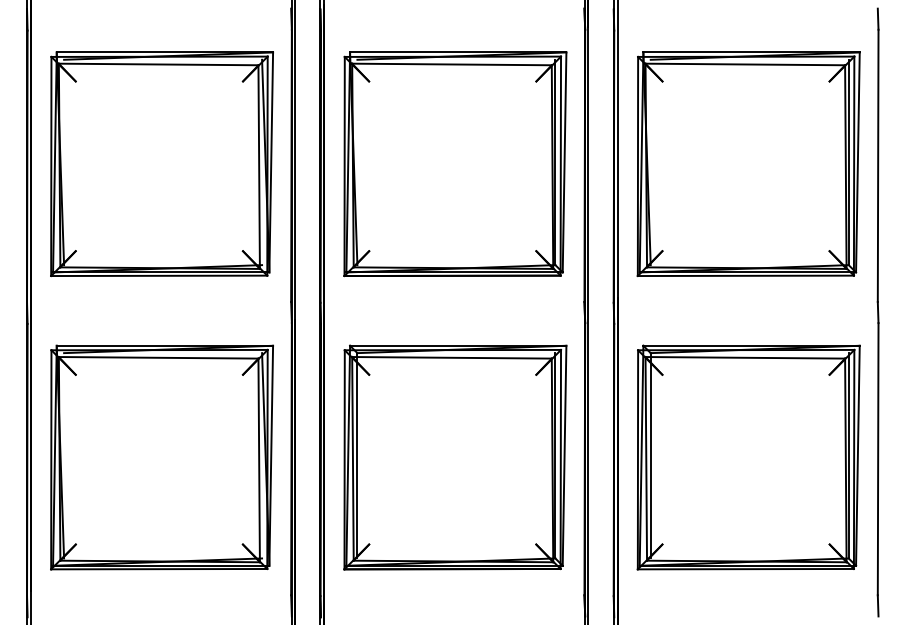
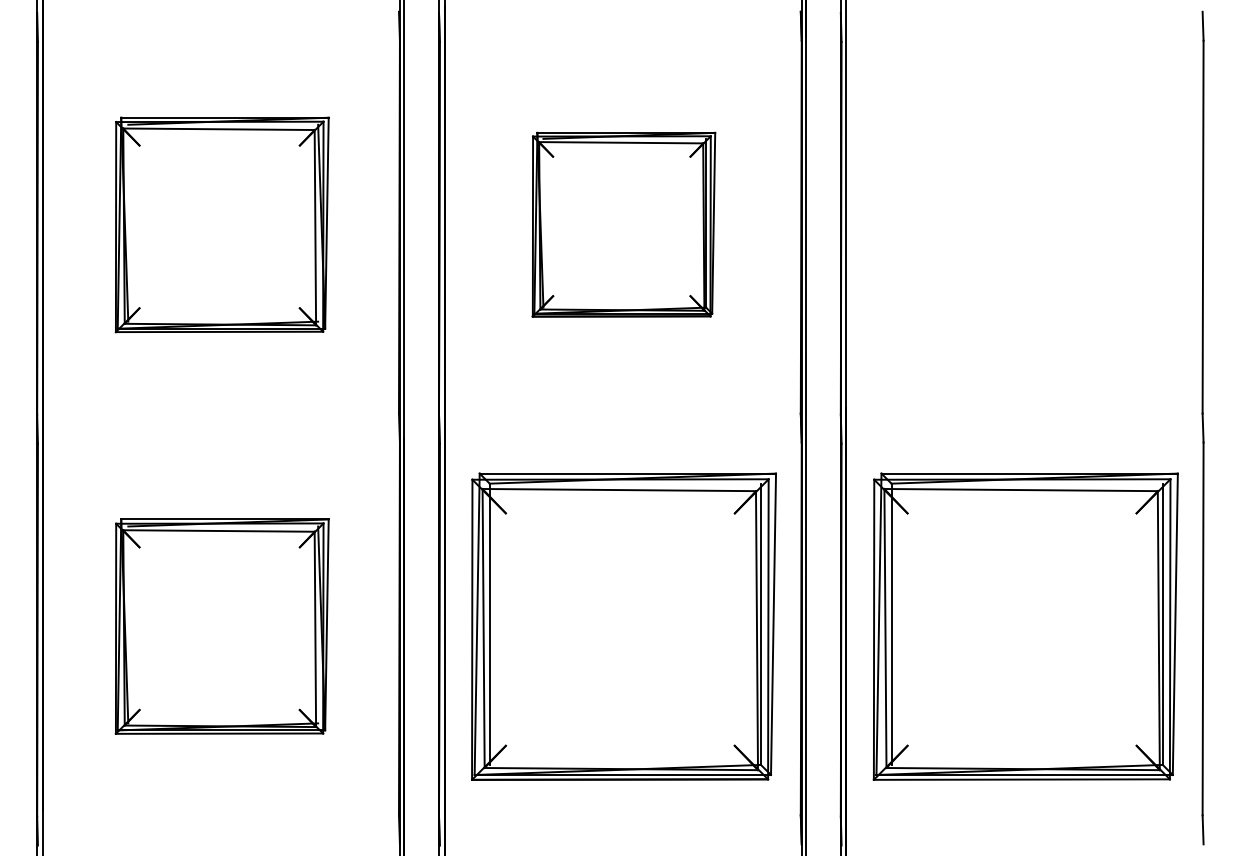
part: (162, 163) -> (222, 224), size x0.7
part: (455, 163) -> (623, 224), size x0.6
part: (748, 163) -> (1025, 224), removed
part: (162, 457) -> (222, 626), size x0.7

